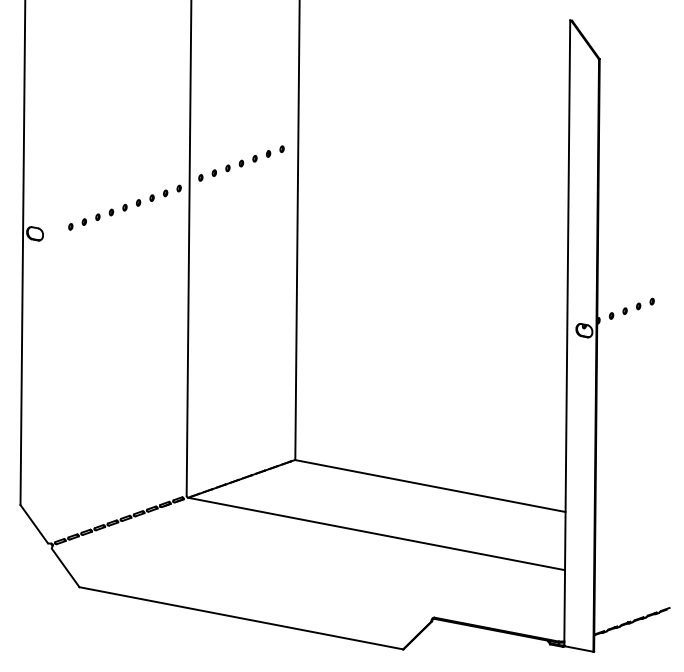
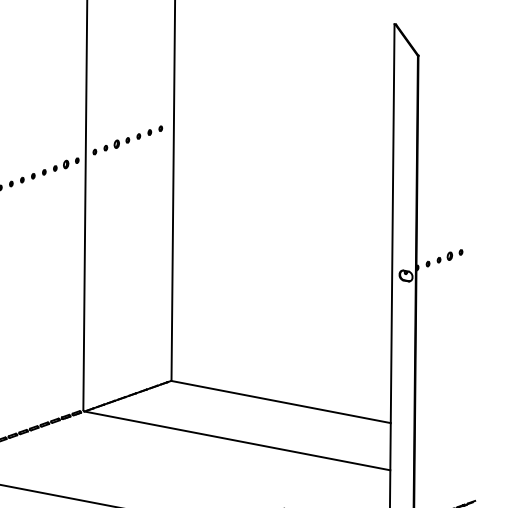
part: (227, 168) -> (116, 144), size x1.6
part: (165, 193) -> (66, 164), size x1.6
part: (638, 306) -> (449, 256), size x1.6

